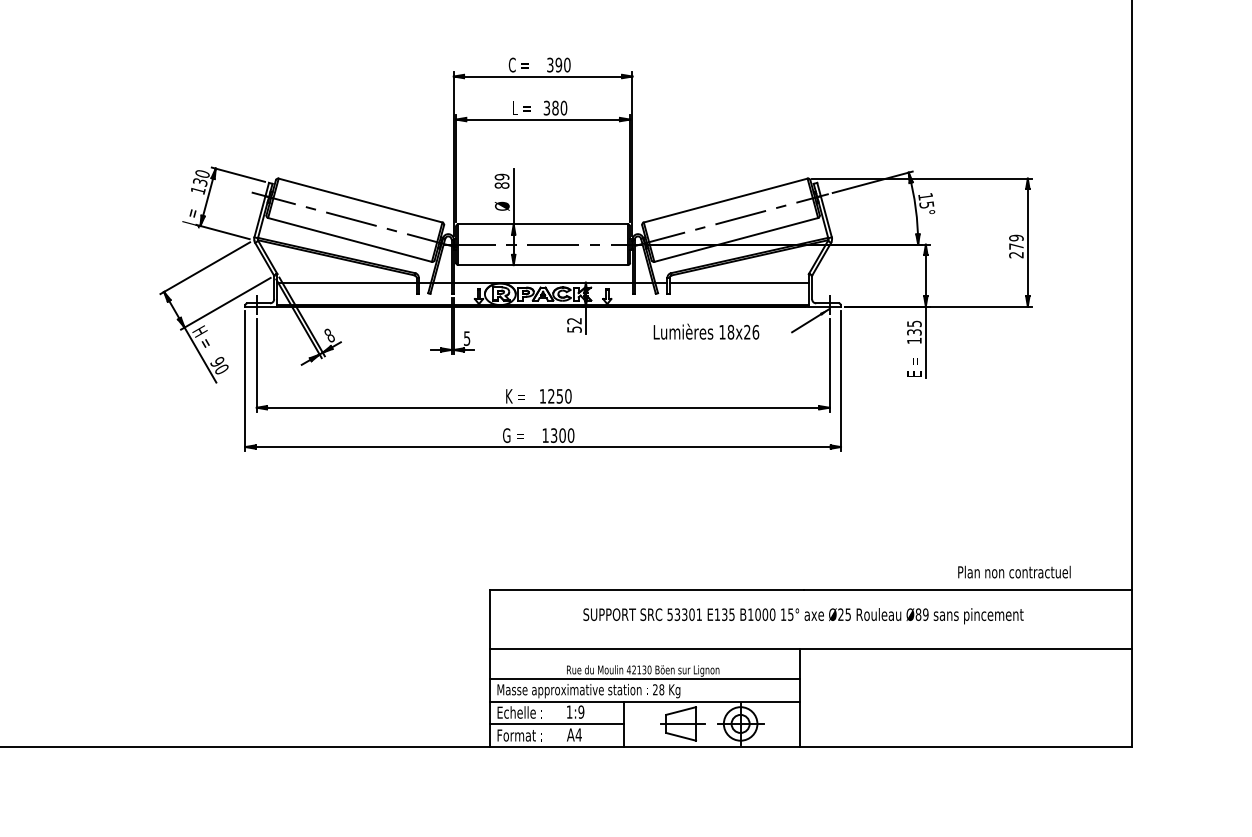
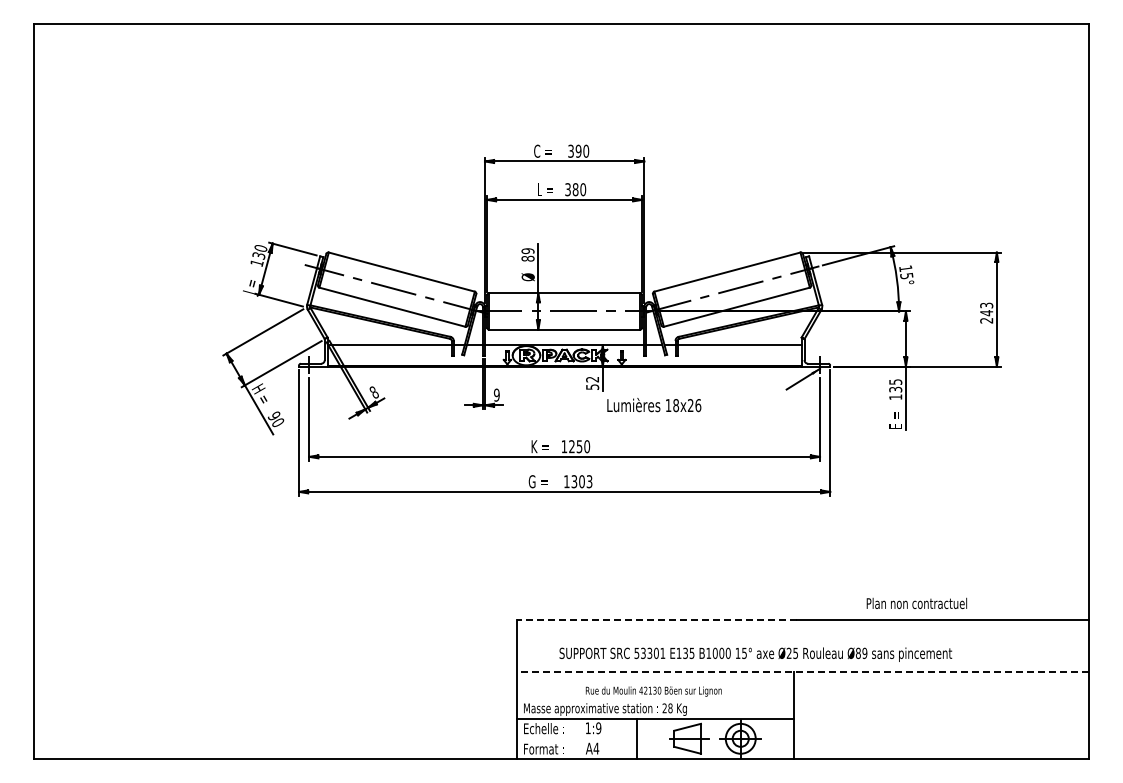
text: (1016, 242) -> (986, 309), 279 -> 243
text: (706, 332) -> (654, 405), moved
text: (466, 337) -> (496, 394), 5 -> 9
text: (571, 435) -> (589, 481), 1300 -> 1303
text: (1013, 572) -> (916, 603), moved
line: (646, 590) -> (656, 619), solid -> dashed
text: (803, 615) -> (755, 654), moved
line: (809, 649) -> (802, 672), solid -> dashed
line: (645, 678) -> (655, 698), removed
line: (556, 724) -> (576, 739), removed

